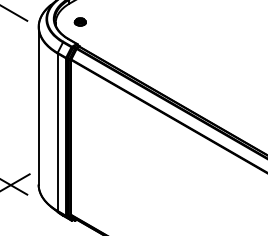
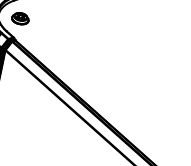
part: (80, 21) -> (20, 18), size x1.67

